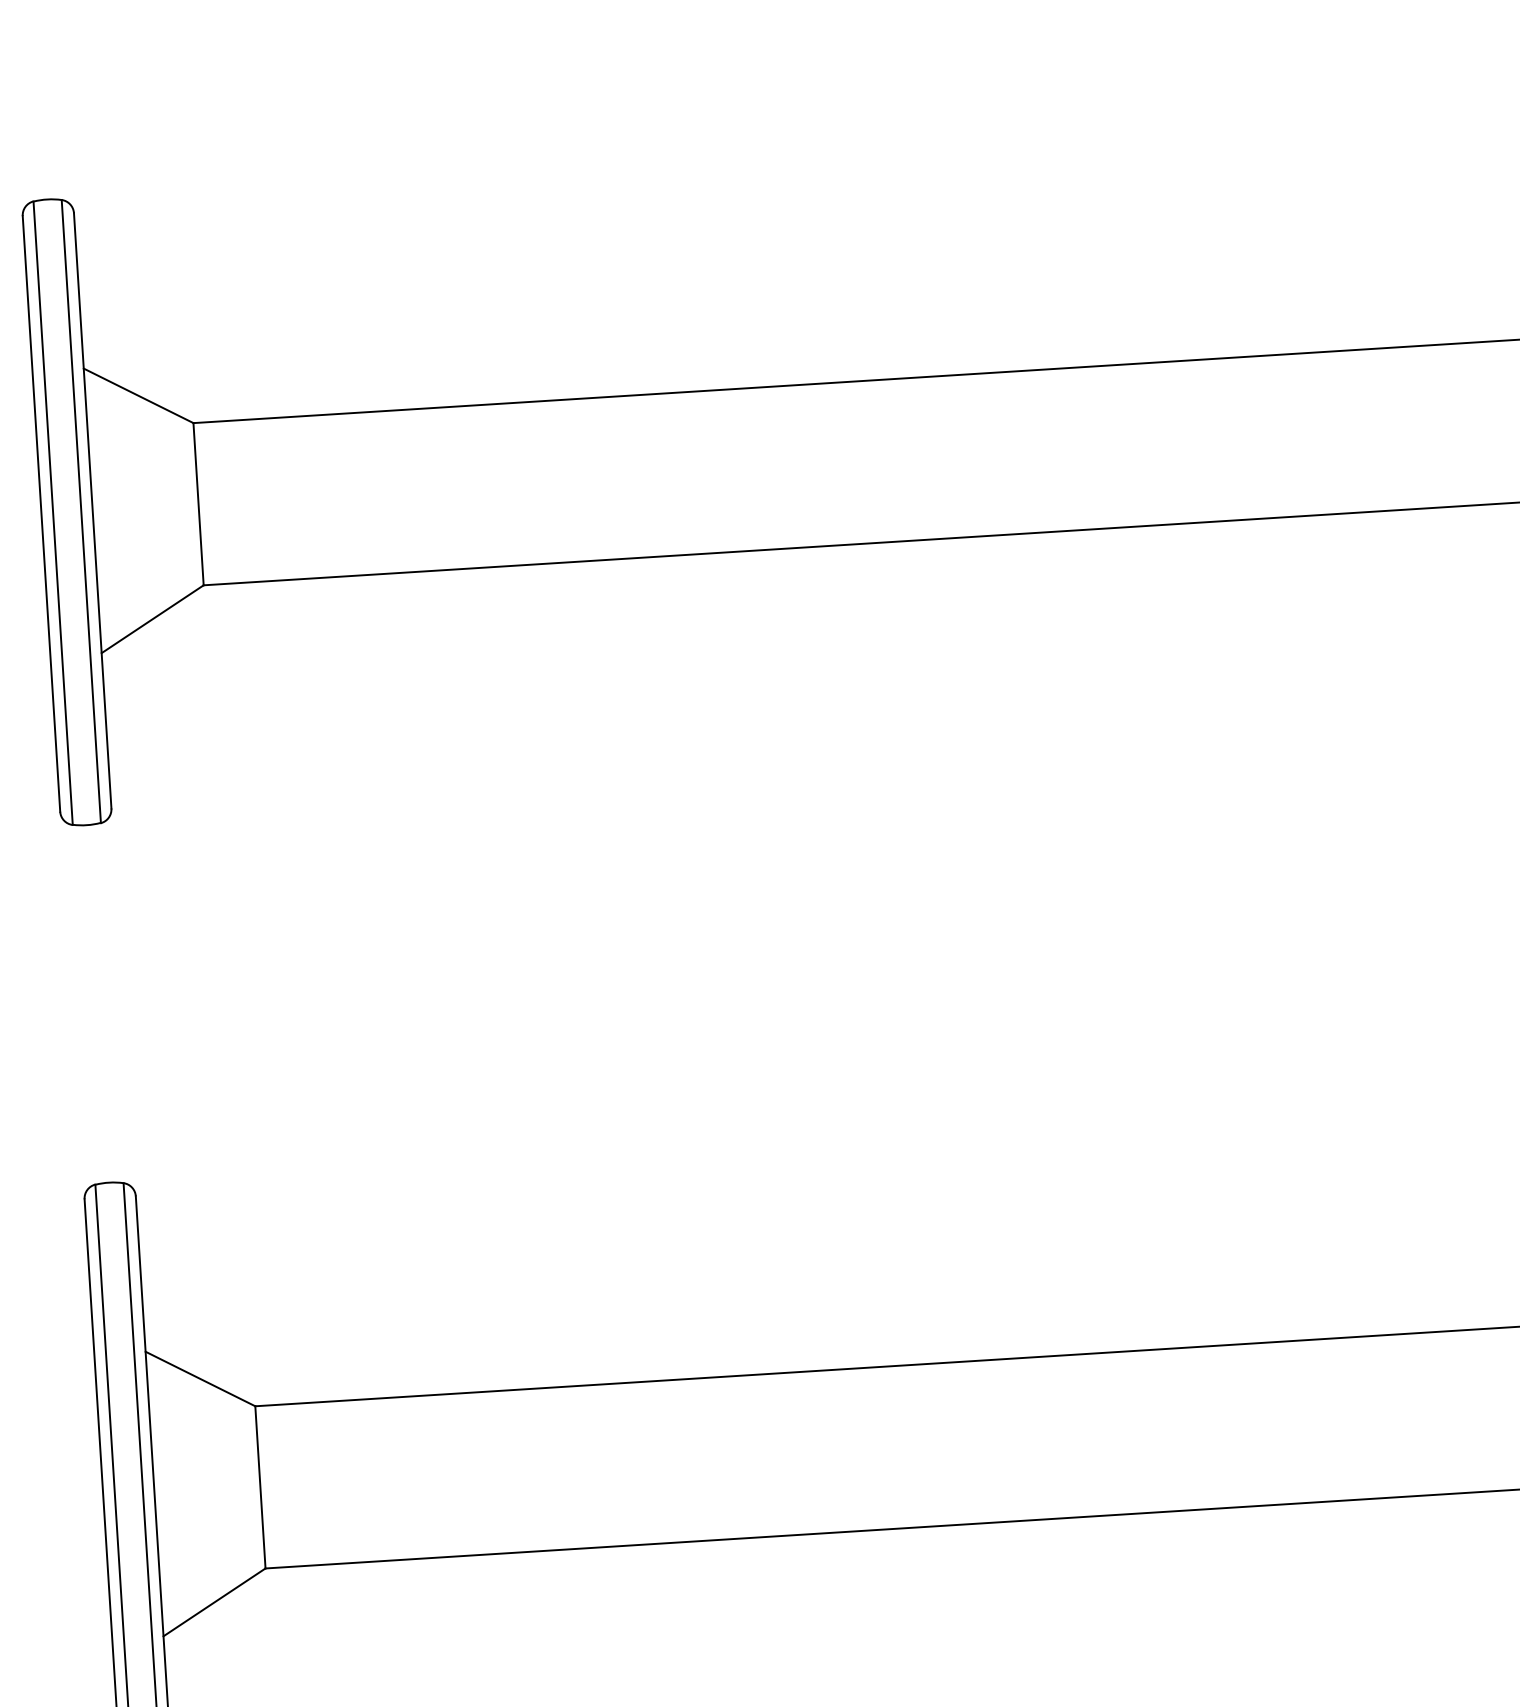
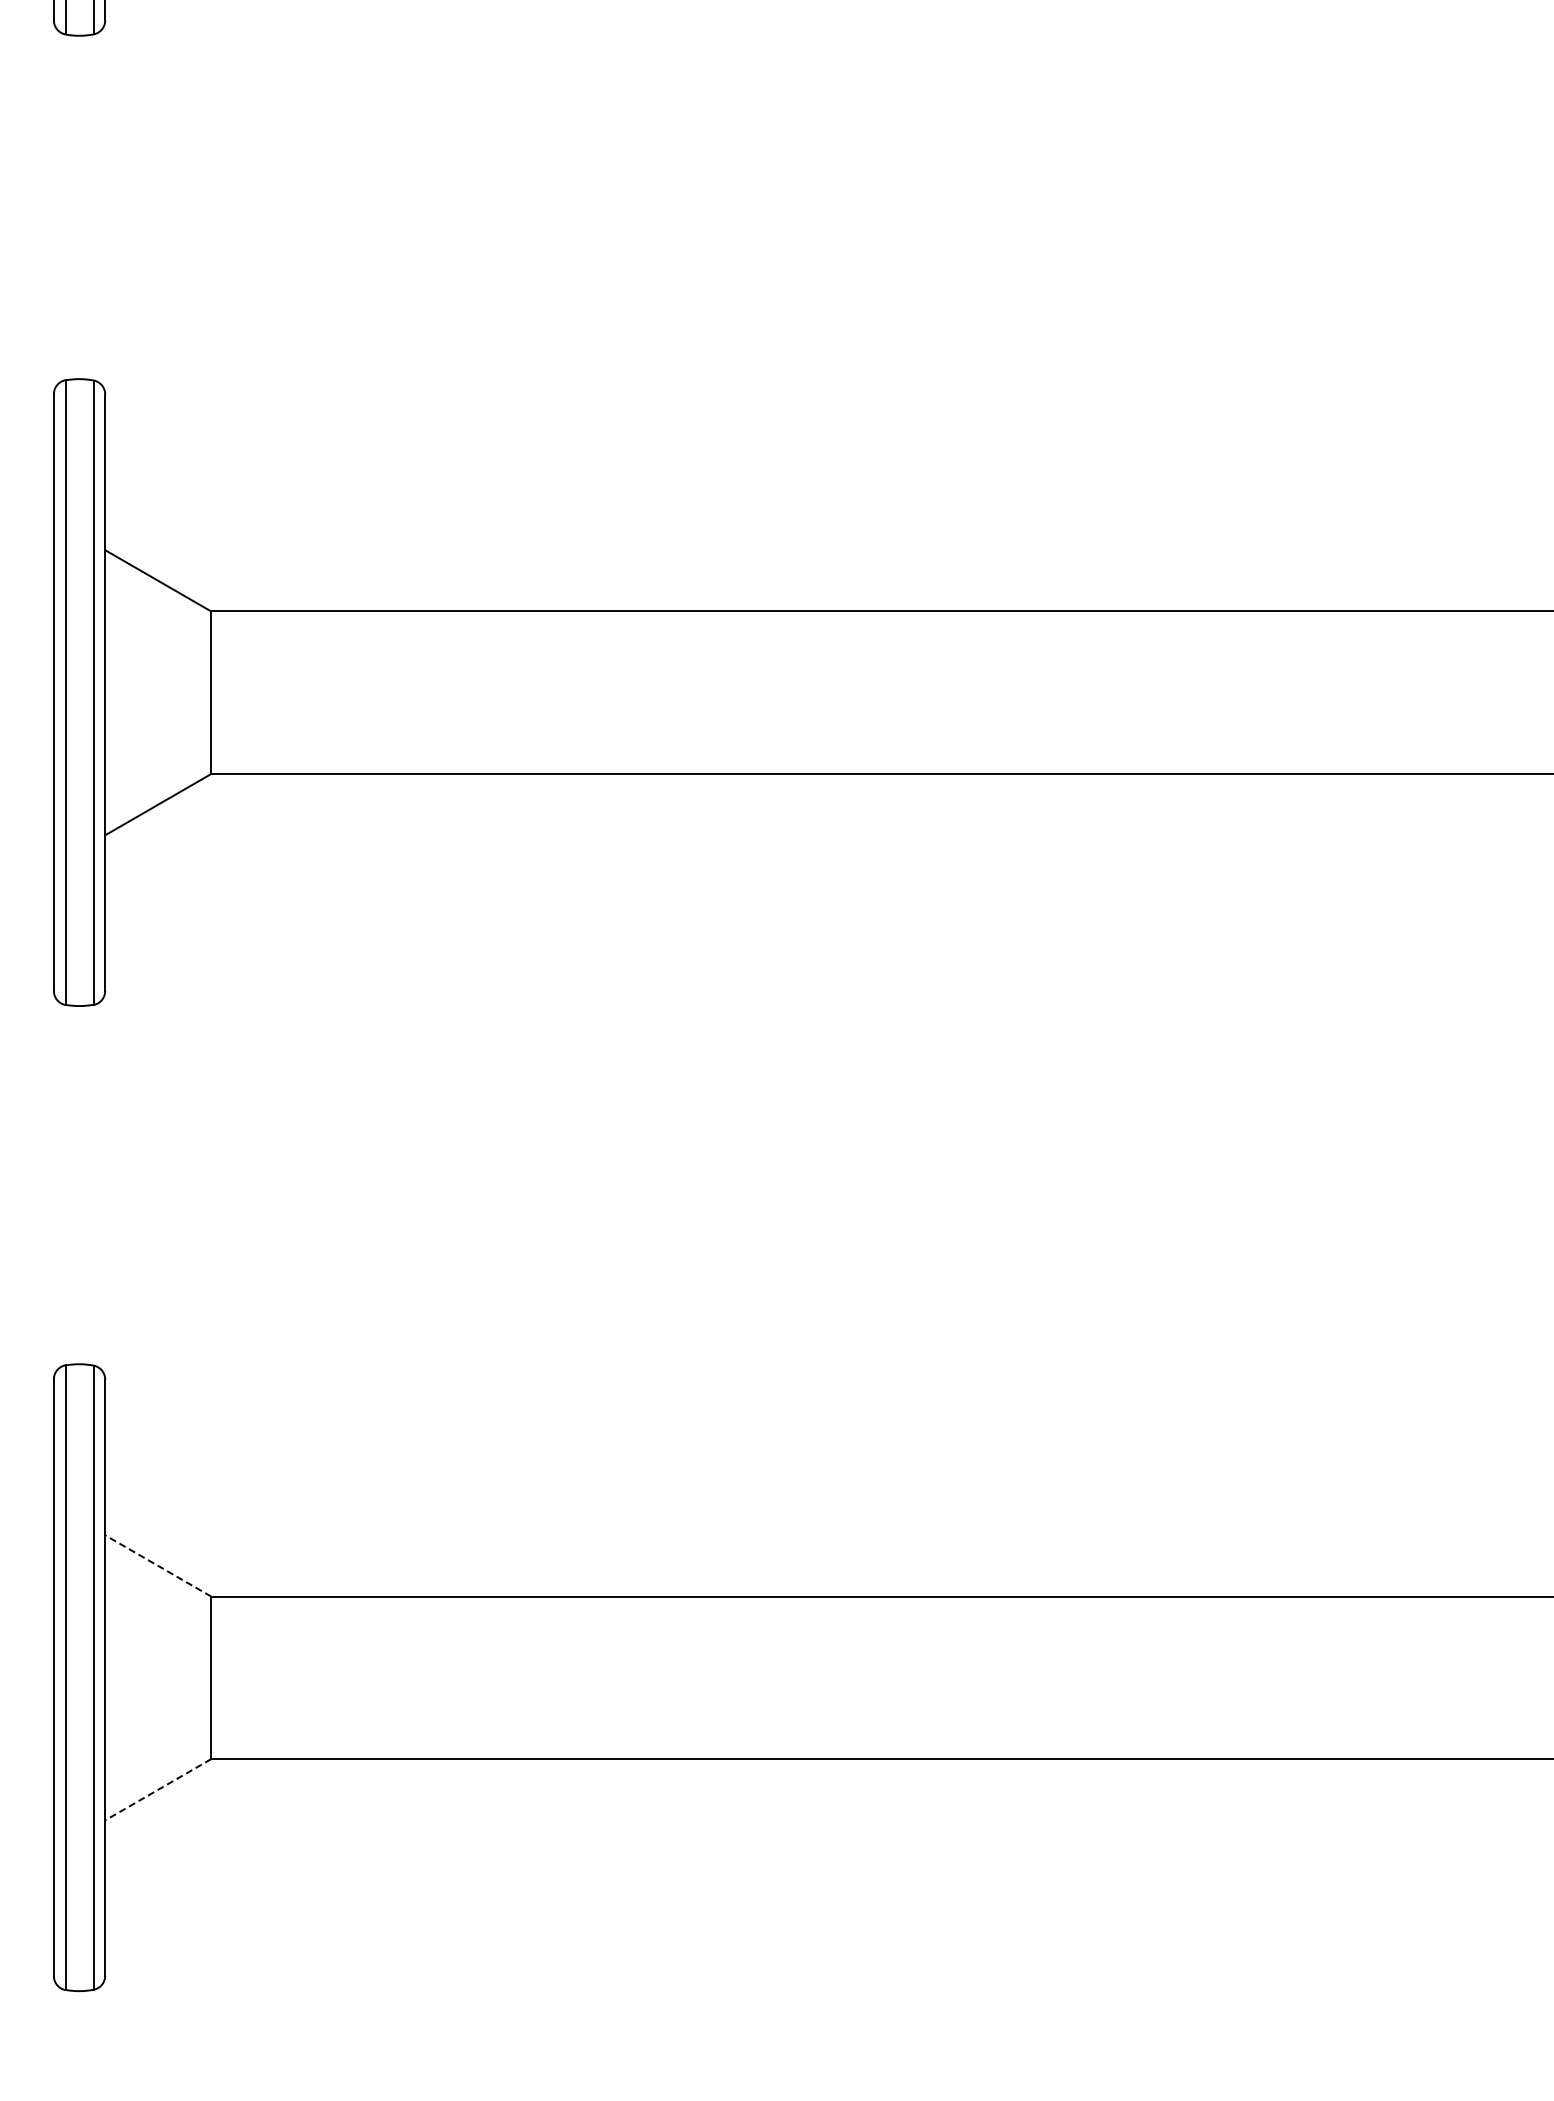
line: (199, 1378) -> (157, 1565), solid -> dashed
line: (213, 1603) -> (157, 1790), solid -> dashed

